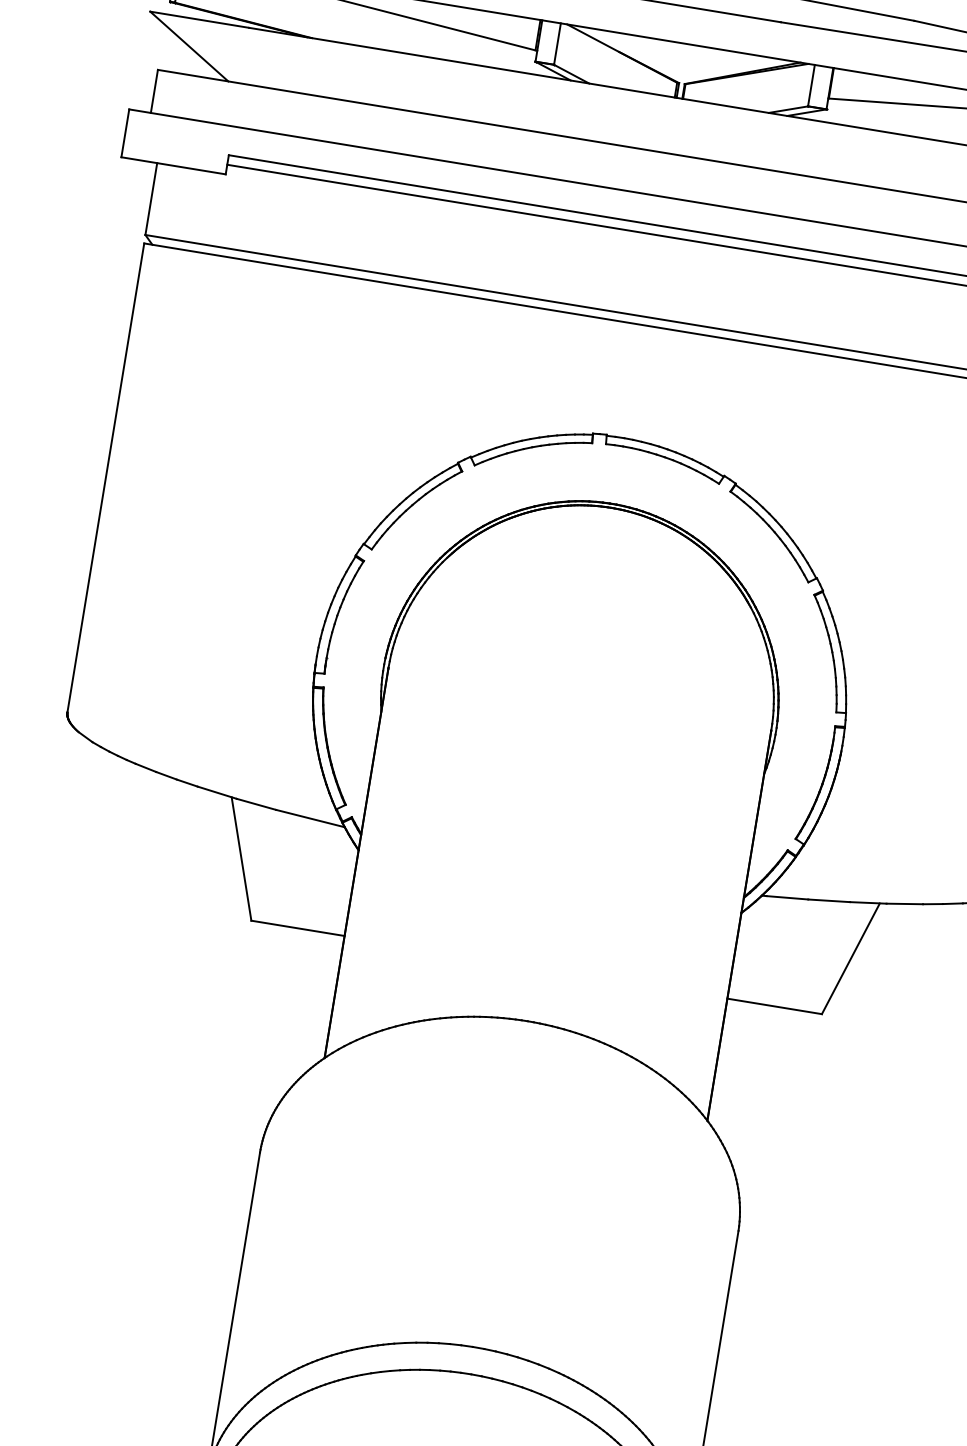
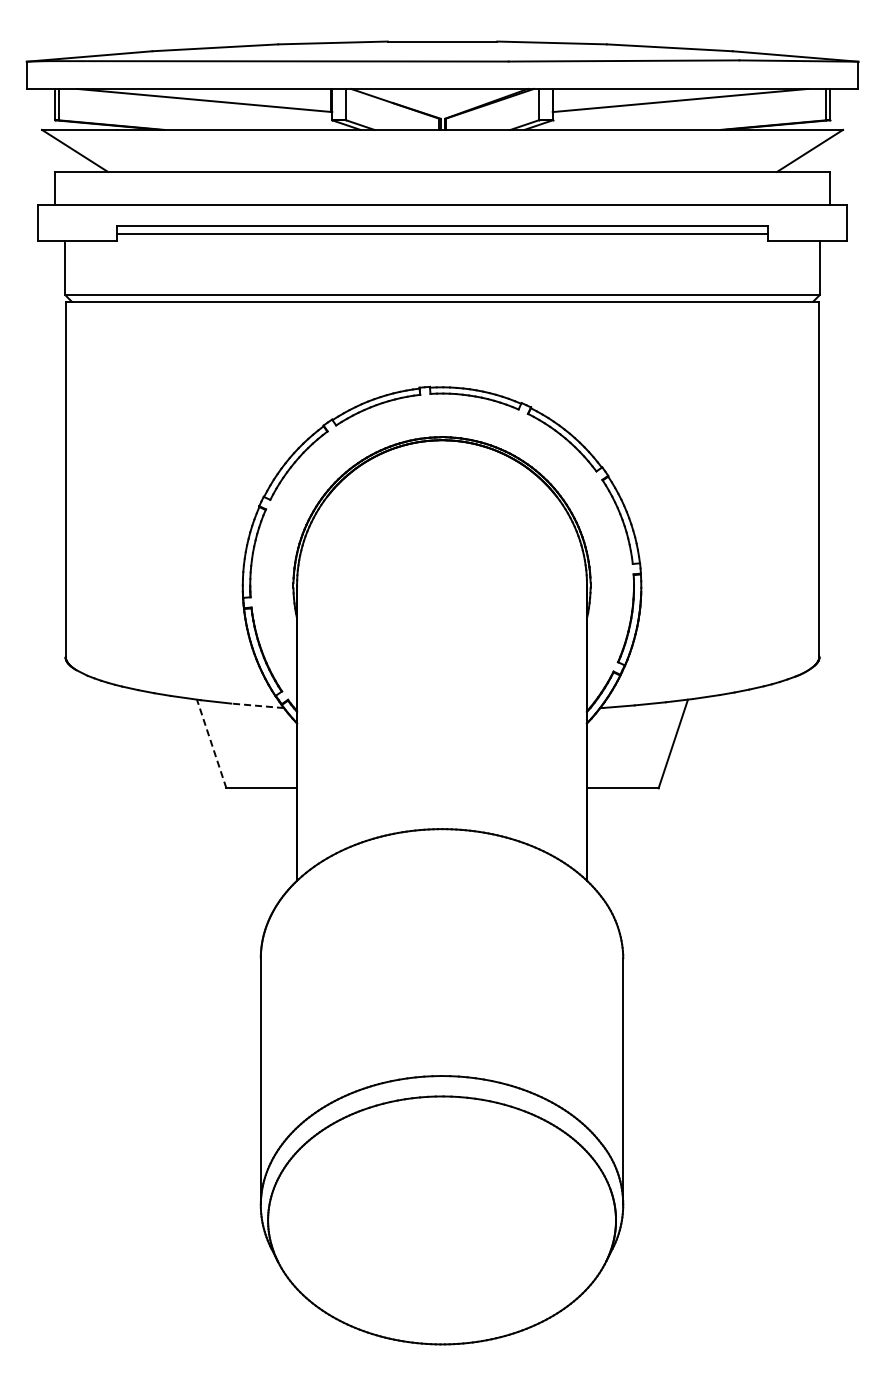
line: (310, 818) -> (257, 705), solid -> dashed
line: (241, 859) -> (211, 744), solid -> dashed

